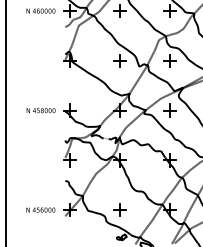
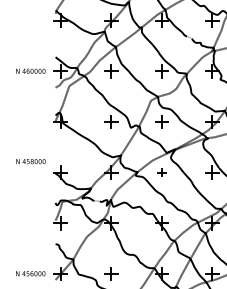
text: (40, 110) -> (30, 161), moved
part: (169, 110) -> (161, 172), size x0.6

